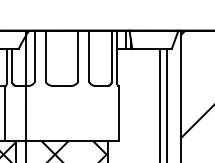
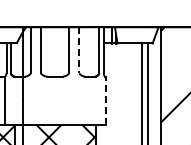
line: (89, 56) -> (79, 50), solid -> dashed
line: (118, 113) -> (105, 100), solid -> dashed

